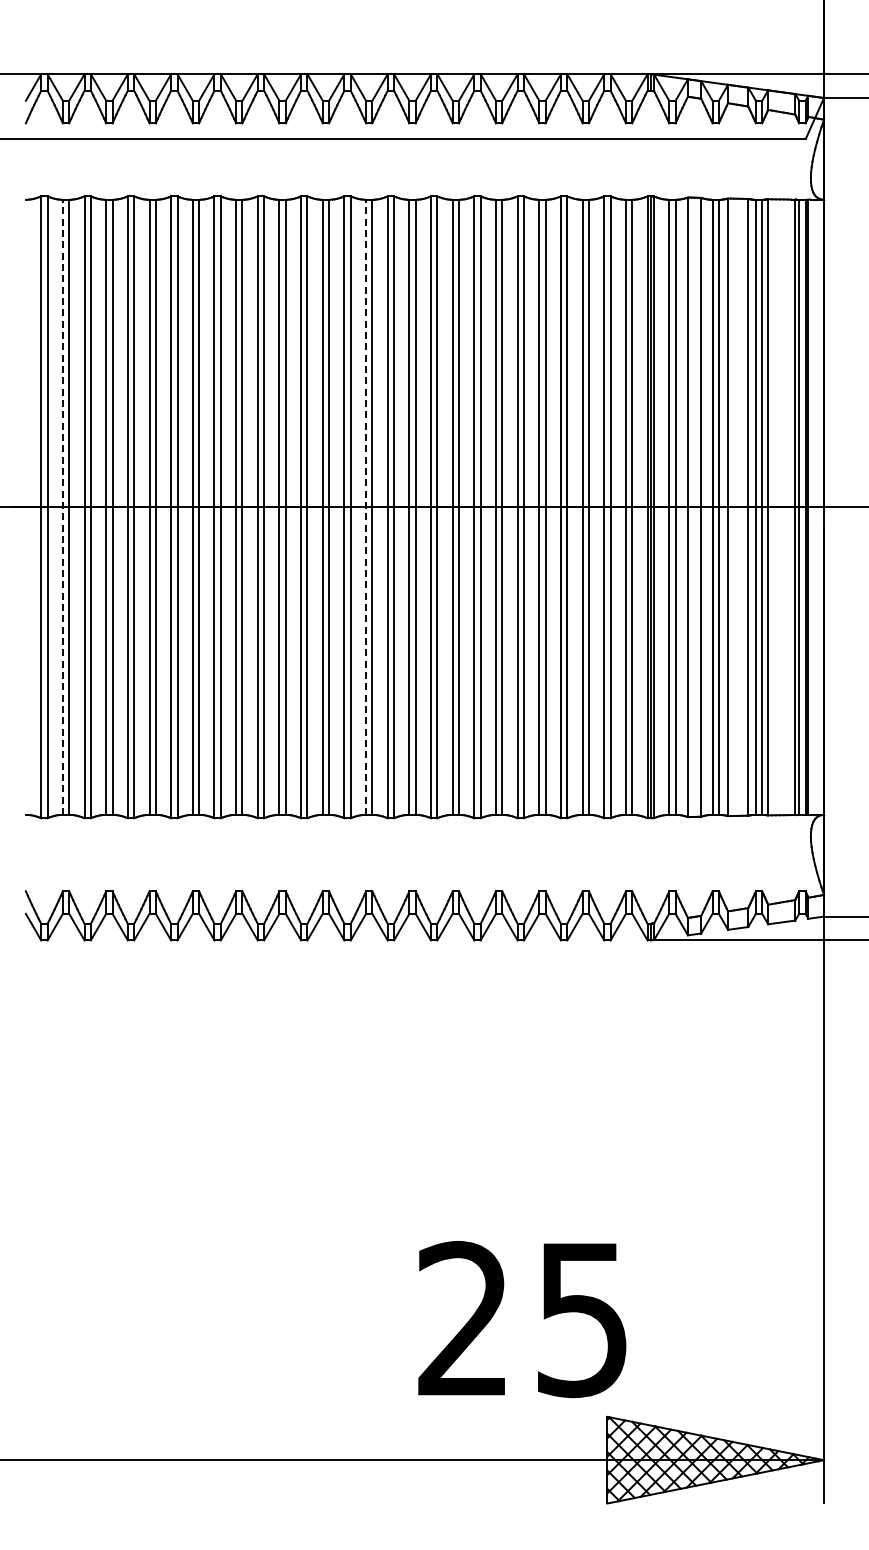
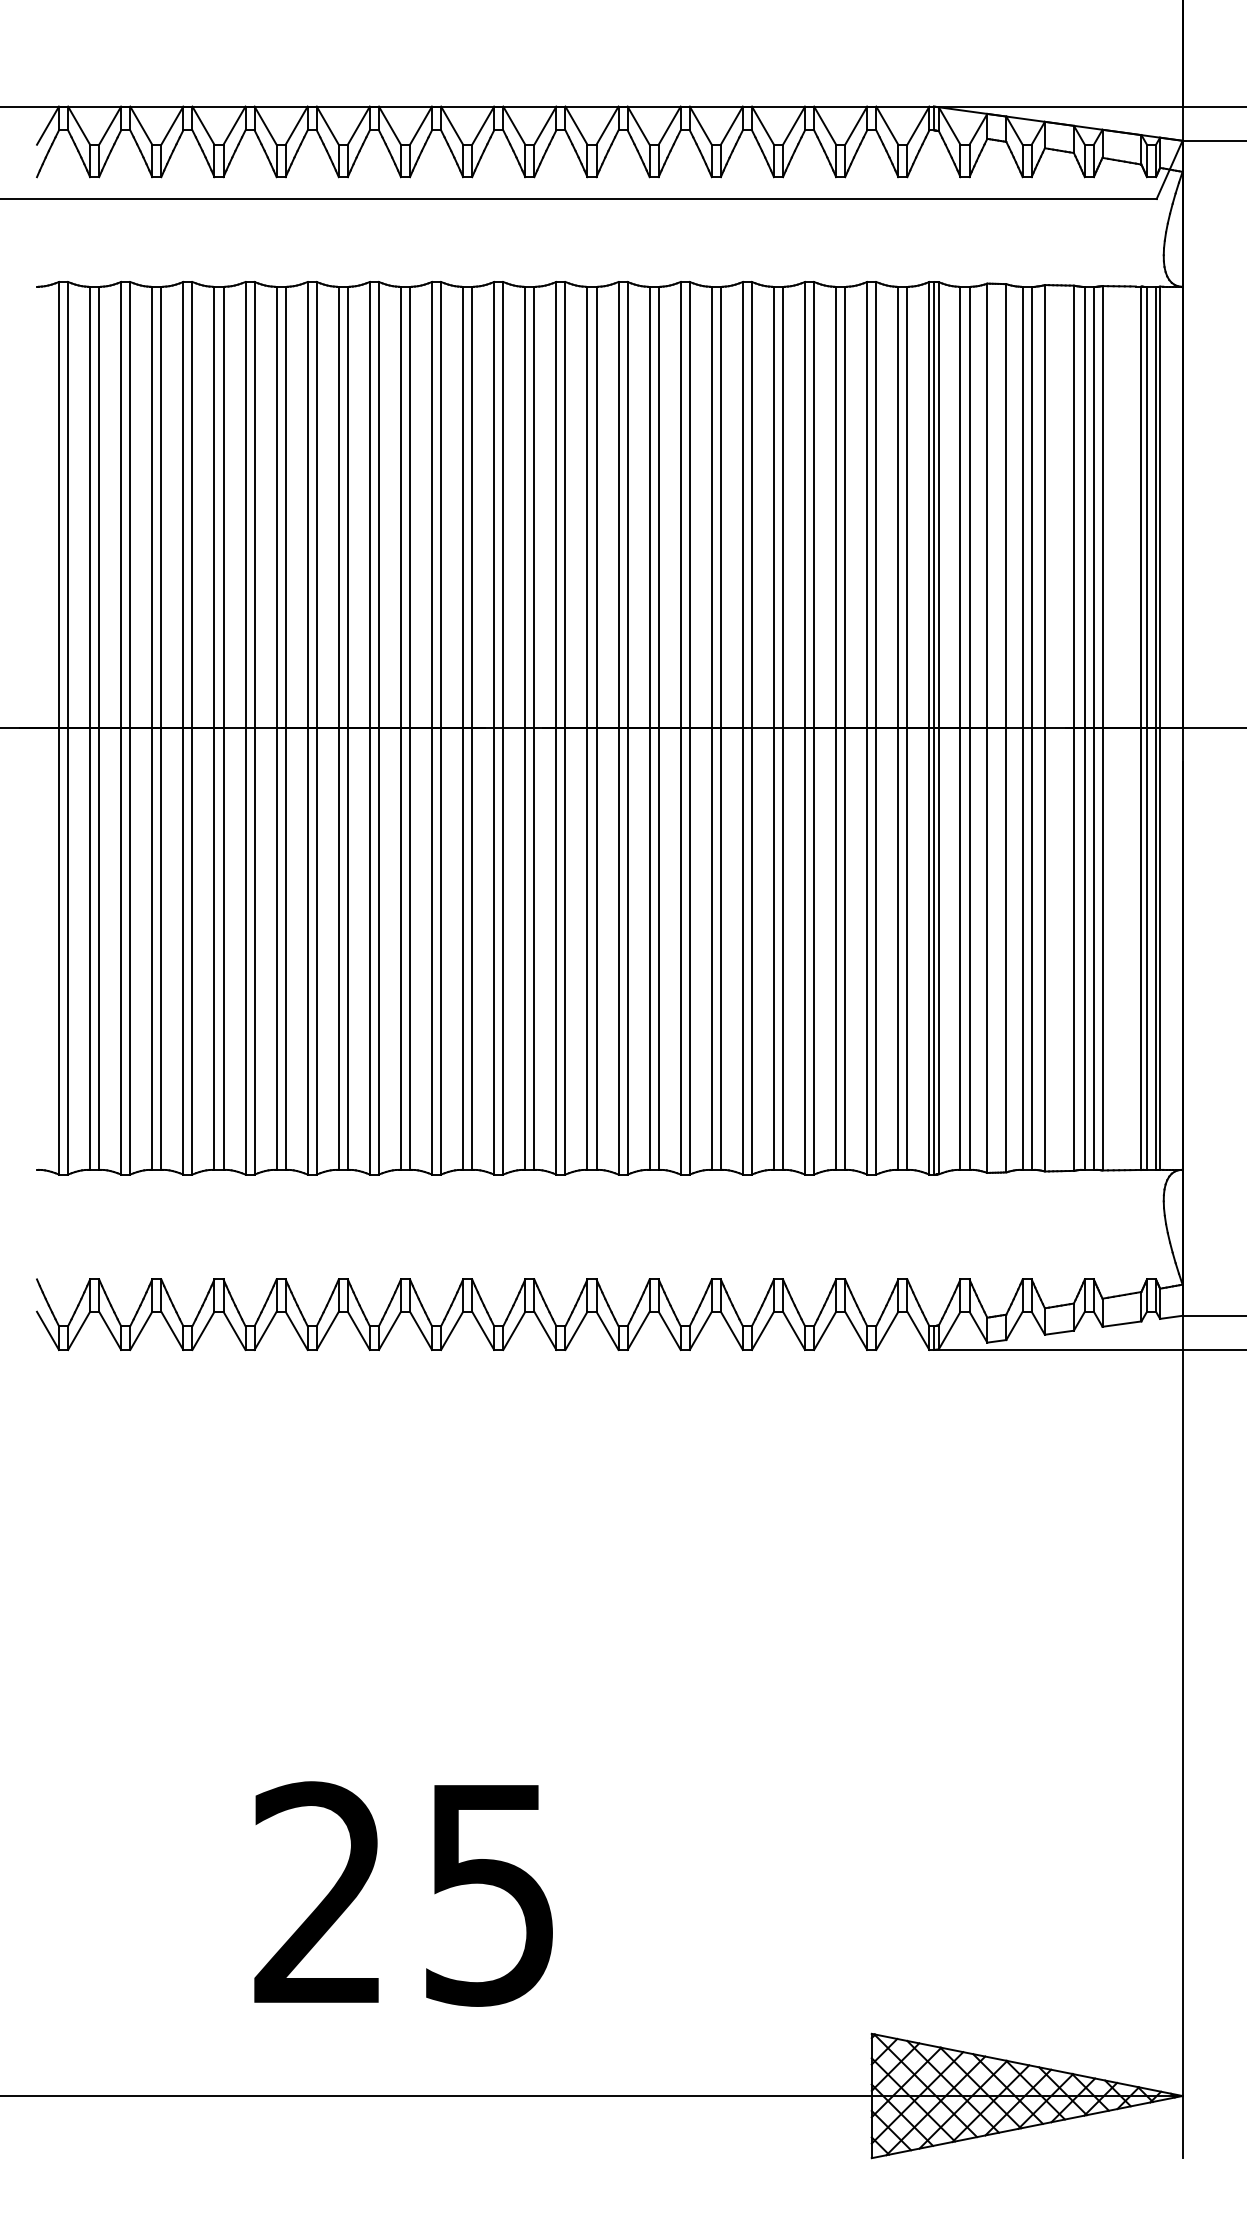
line: (62, 507) -> (89, 728), dashed -> solid
line: (366, 507) -> (525, 728), dashed -> solid
text: (522, 1319) -> (403, 1894), moved

